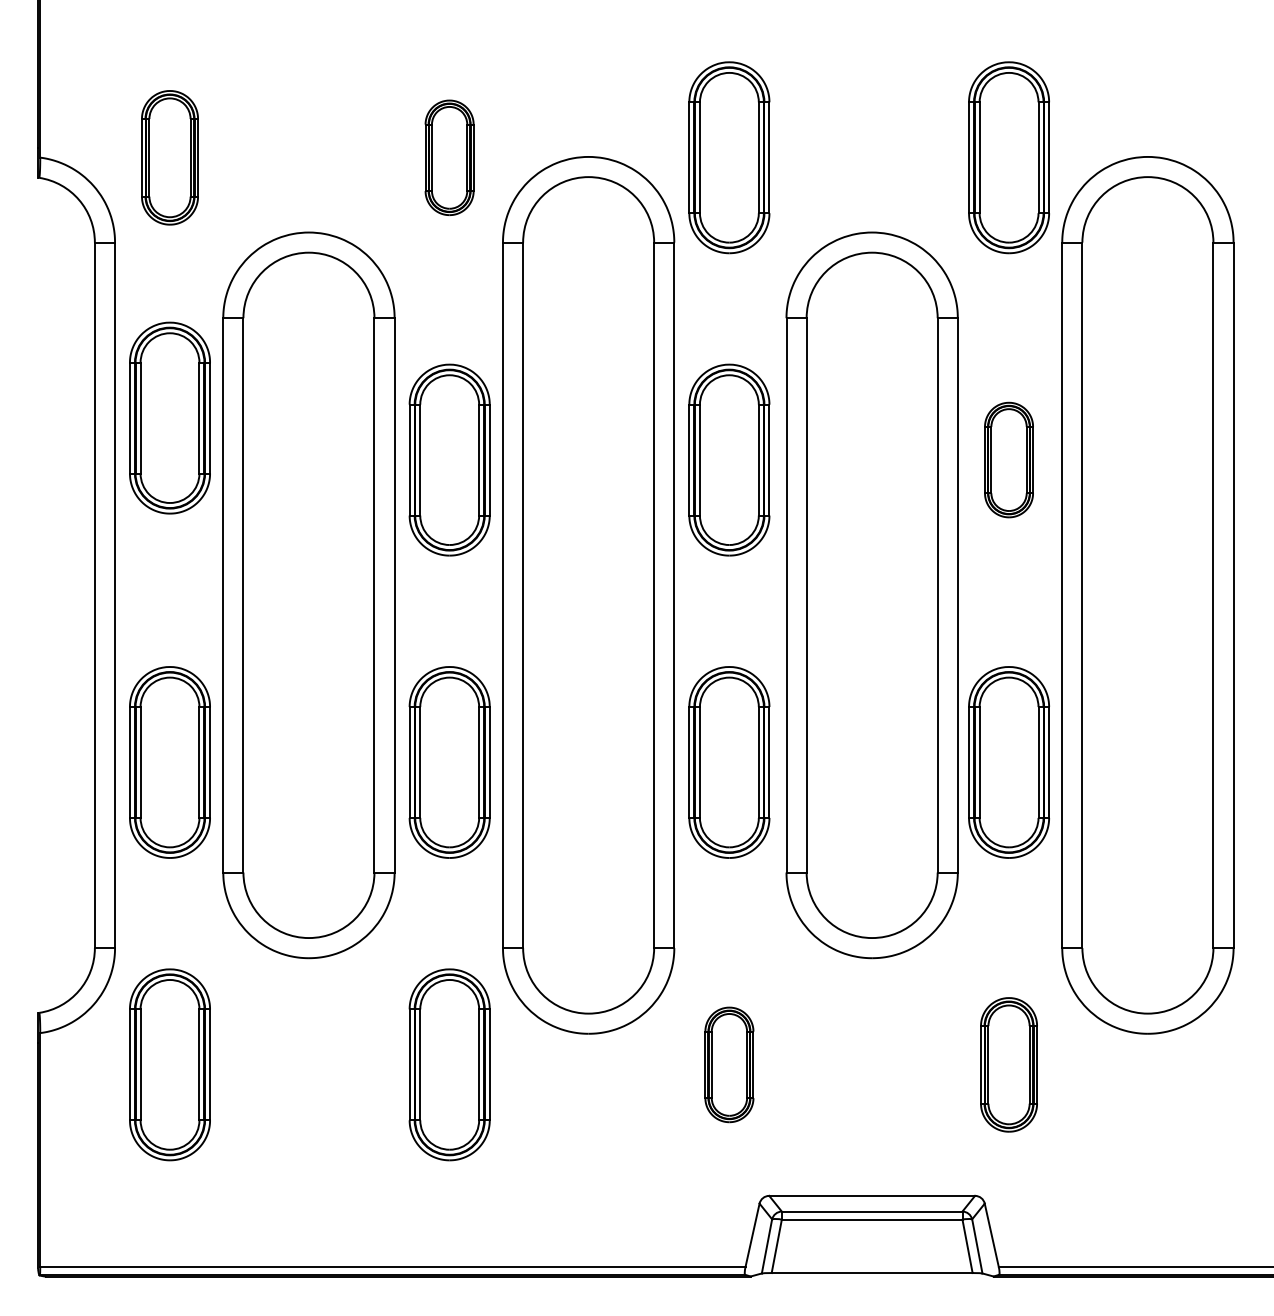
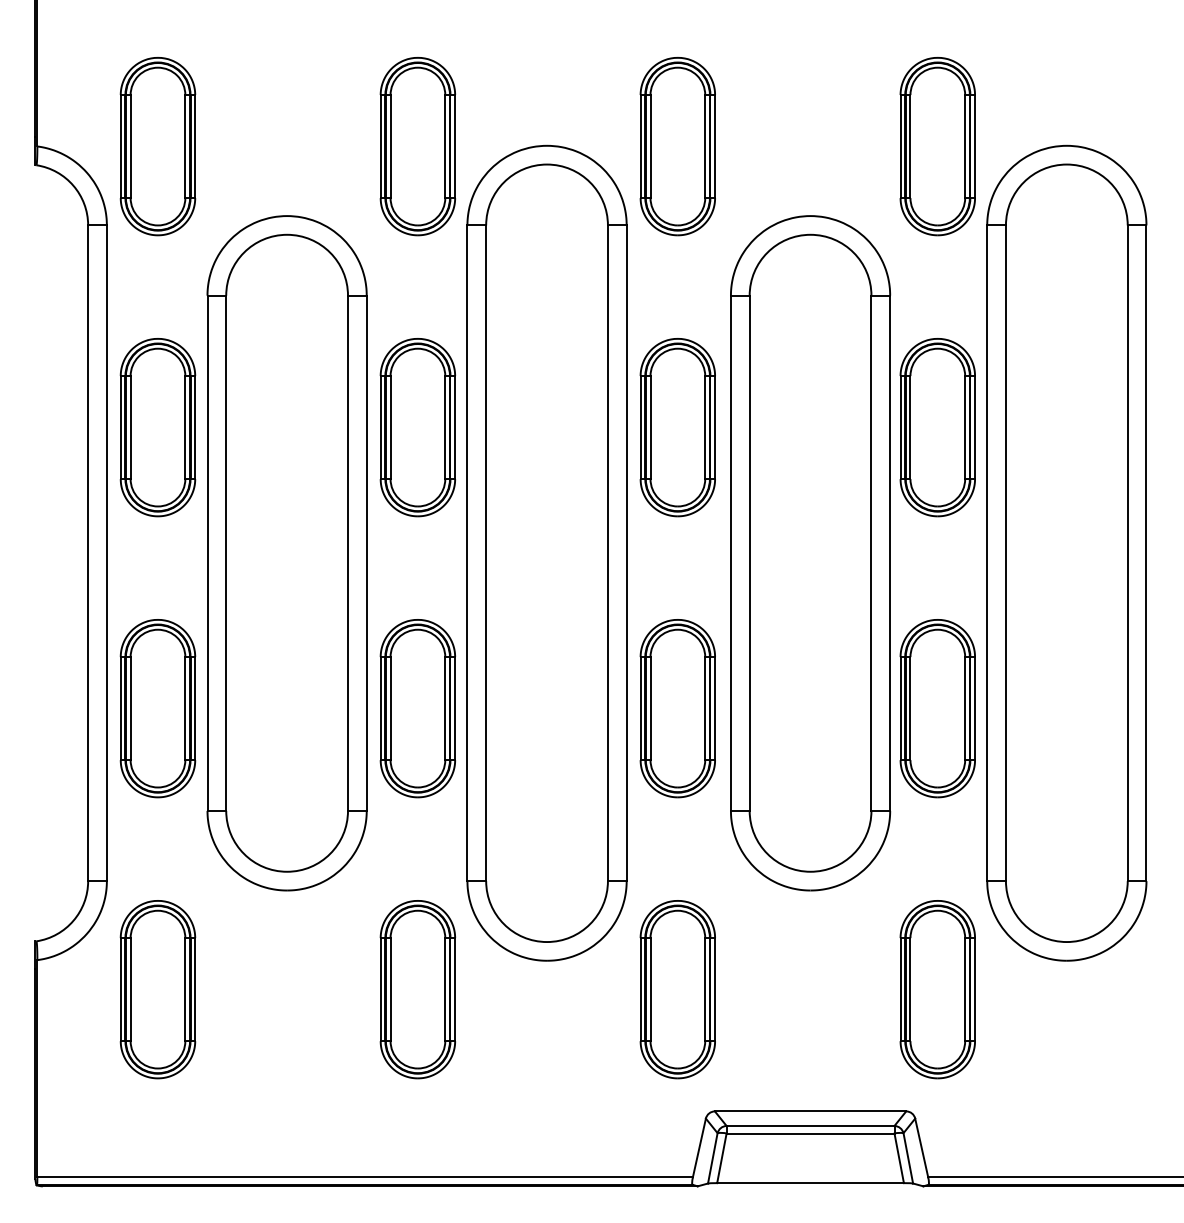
part: (169, 157) -> (157, 146), size x1.43
part: (449, 157) -> (417, 146), size x1.67
part: (169, 417) -> (157, 427), moved
part: (1008, 459) -> (937, 427), size x1.67
part: (729, 1064) -> (677, 989), size x1.67
part: (1008, 1064) -> (937, 989), size x1.43

